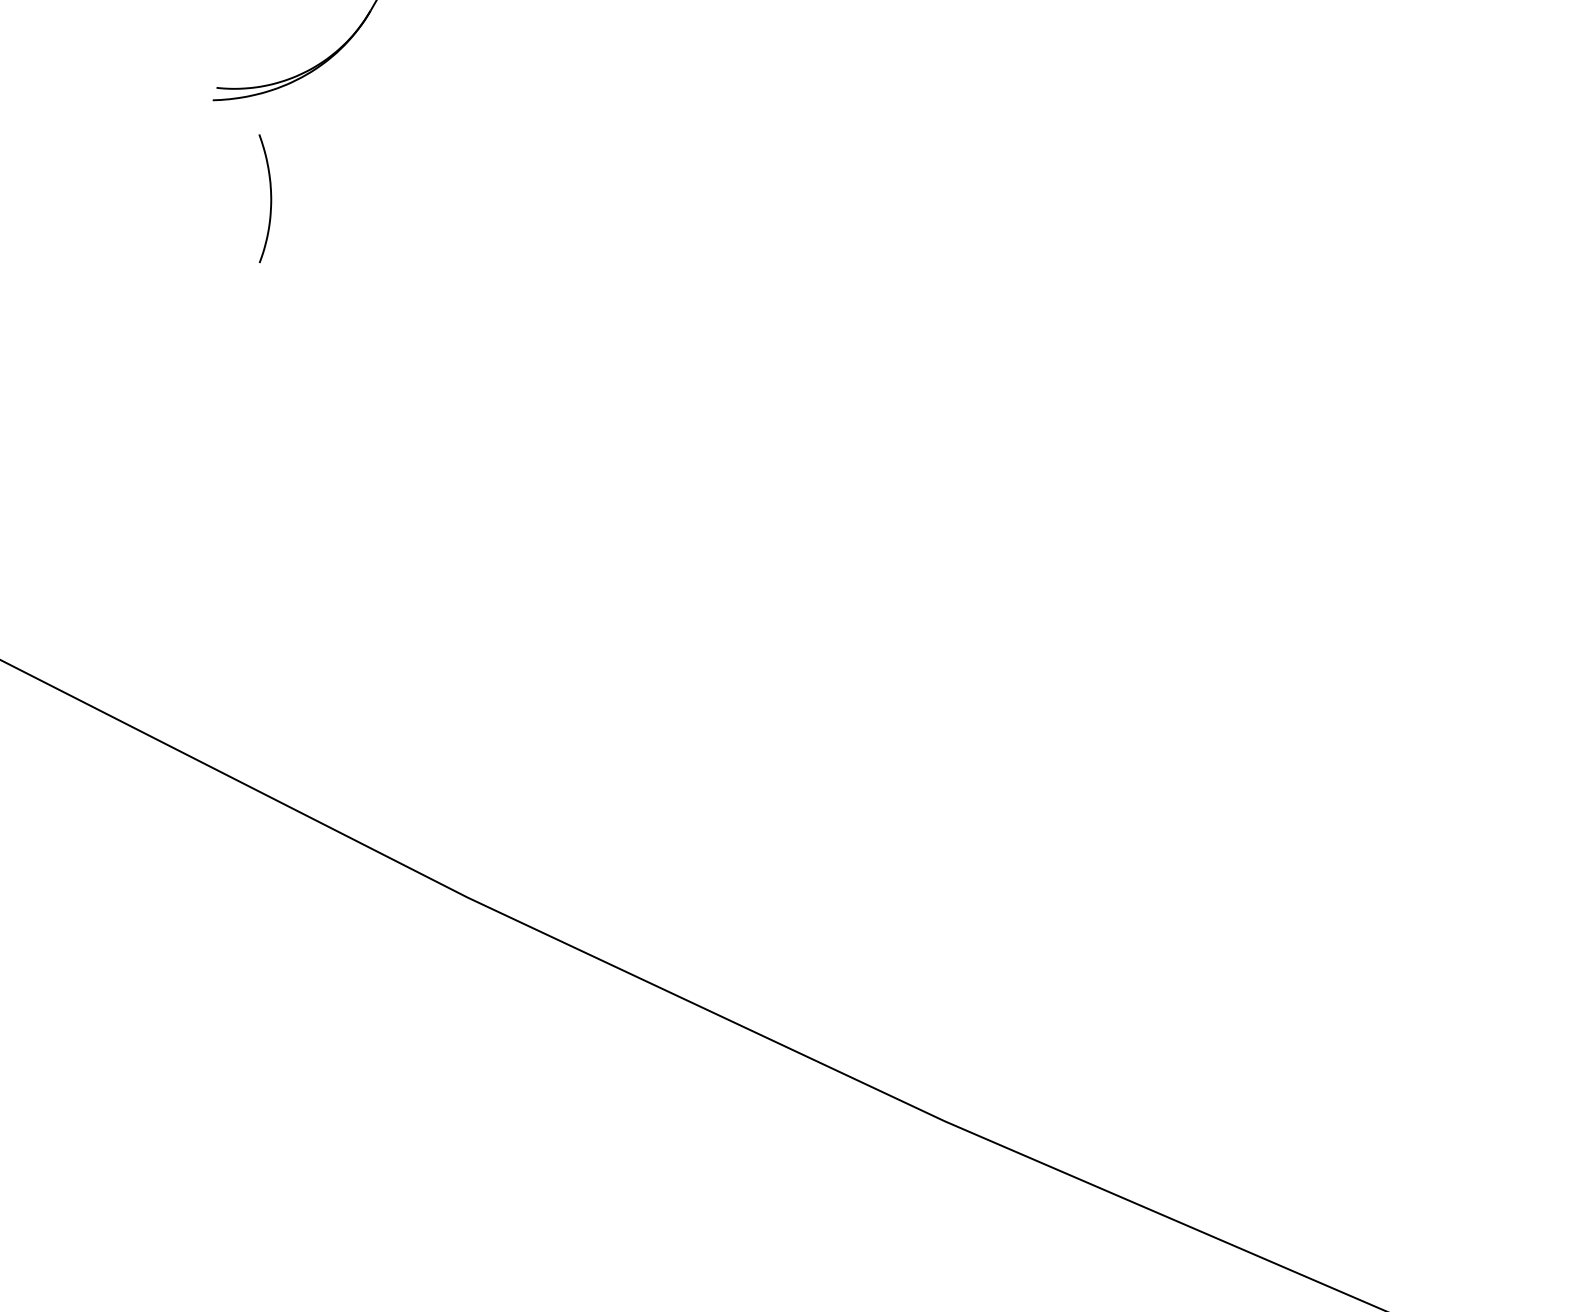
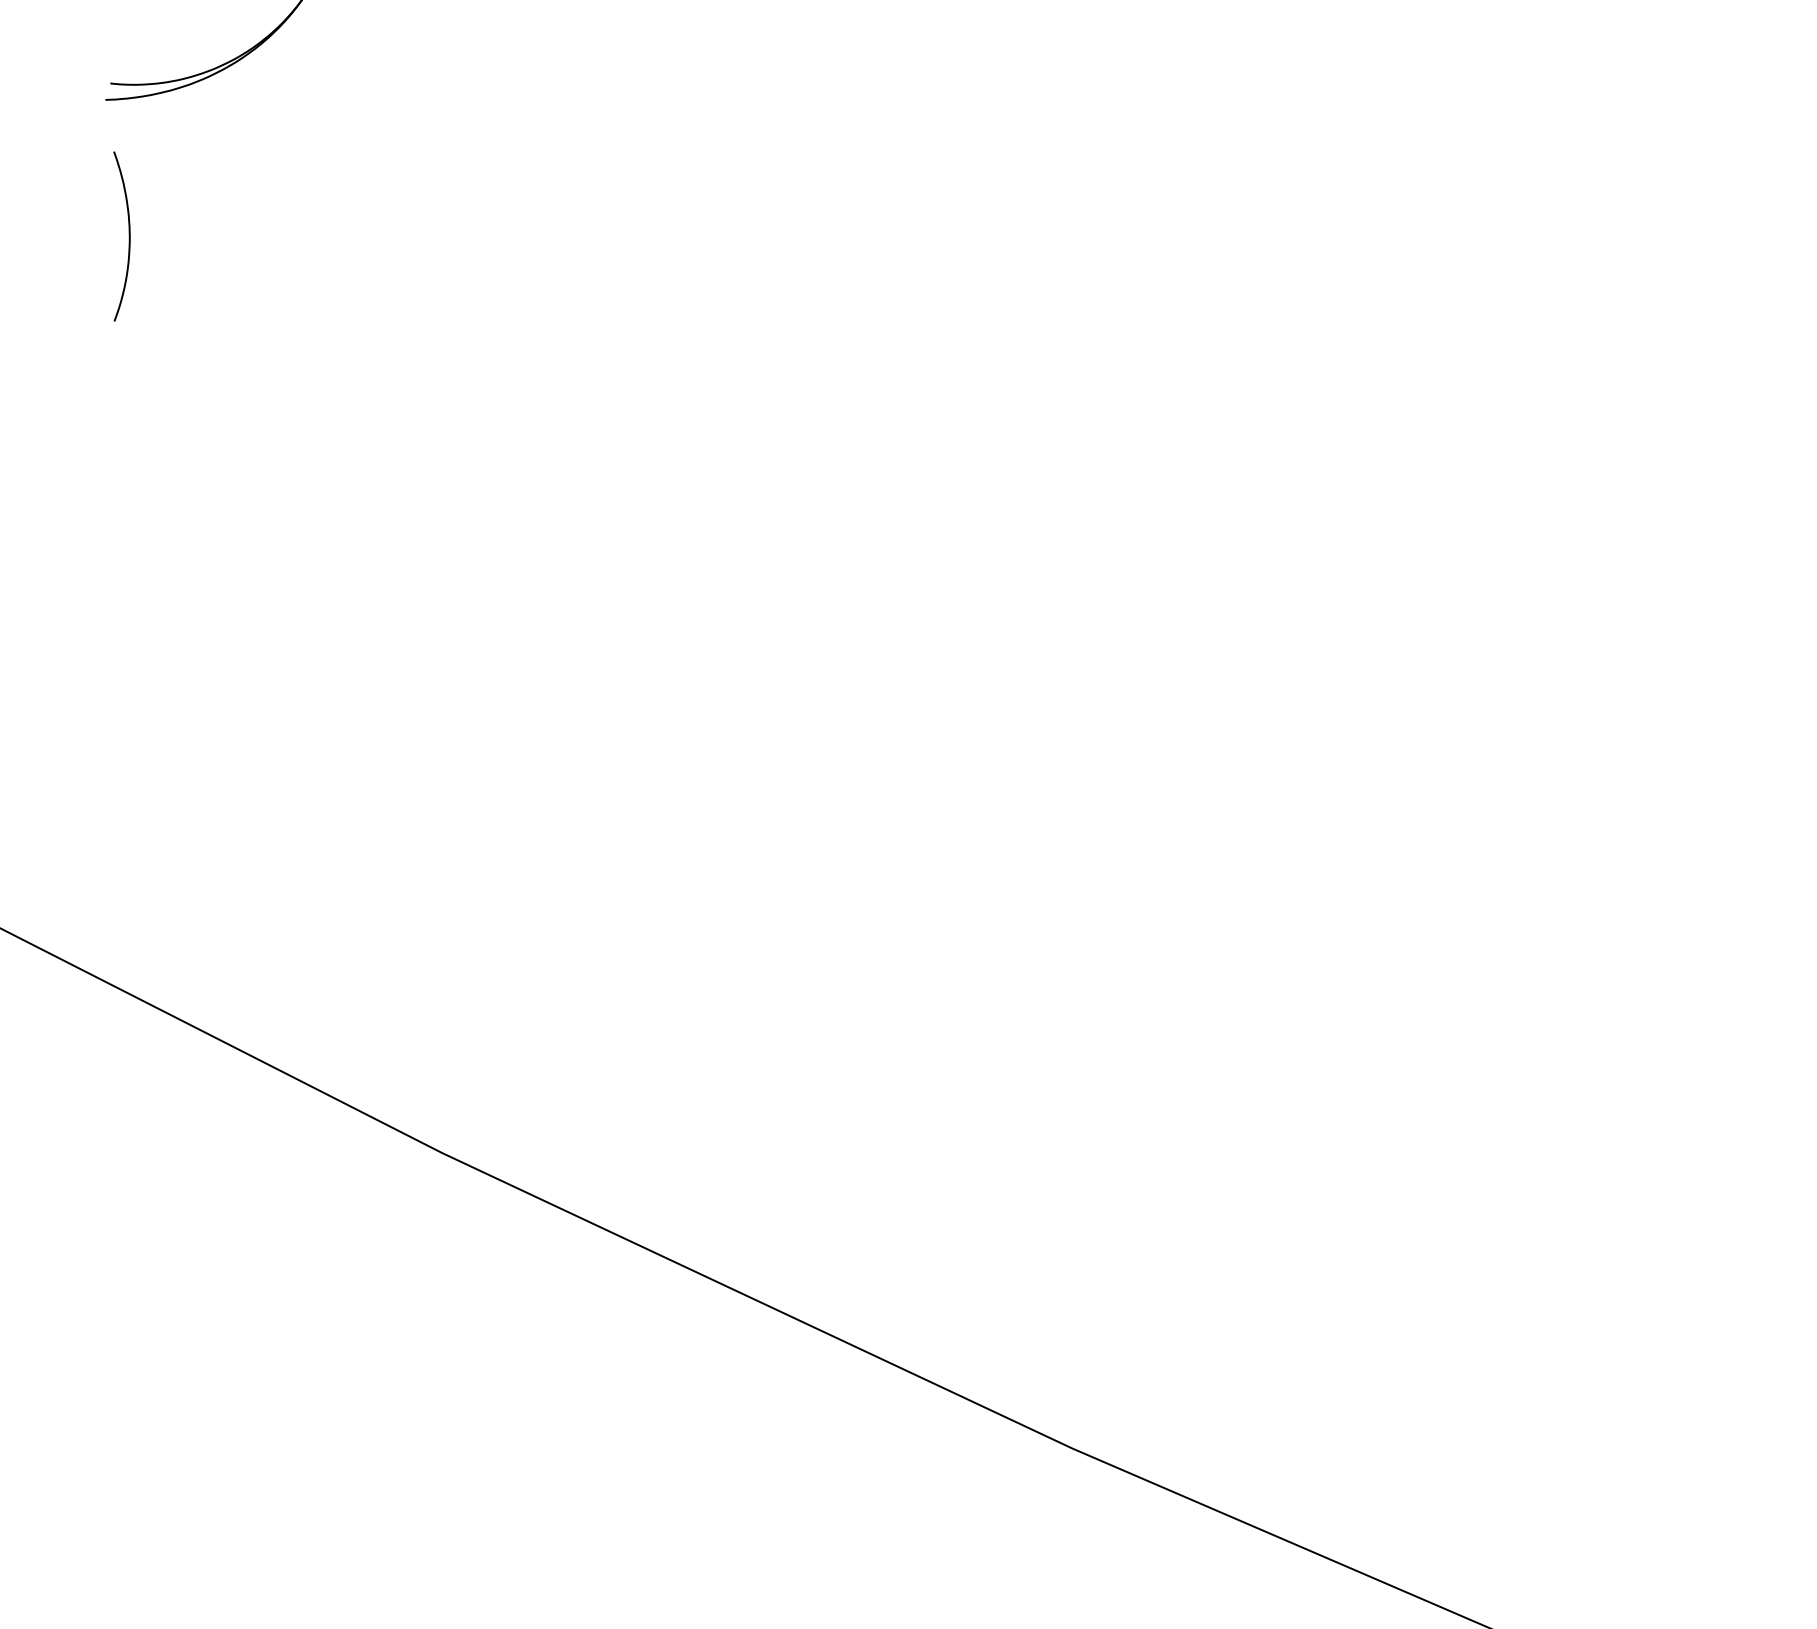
curve: (270, 198) -> (128, 236), moved

